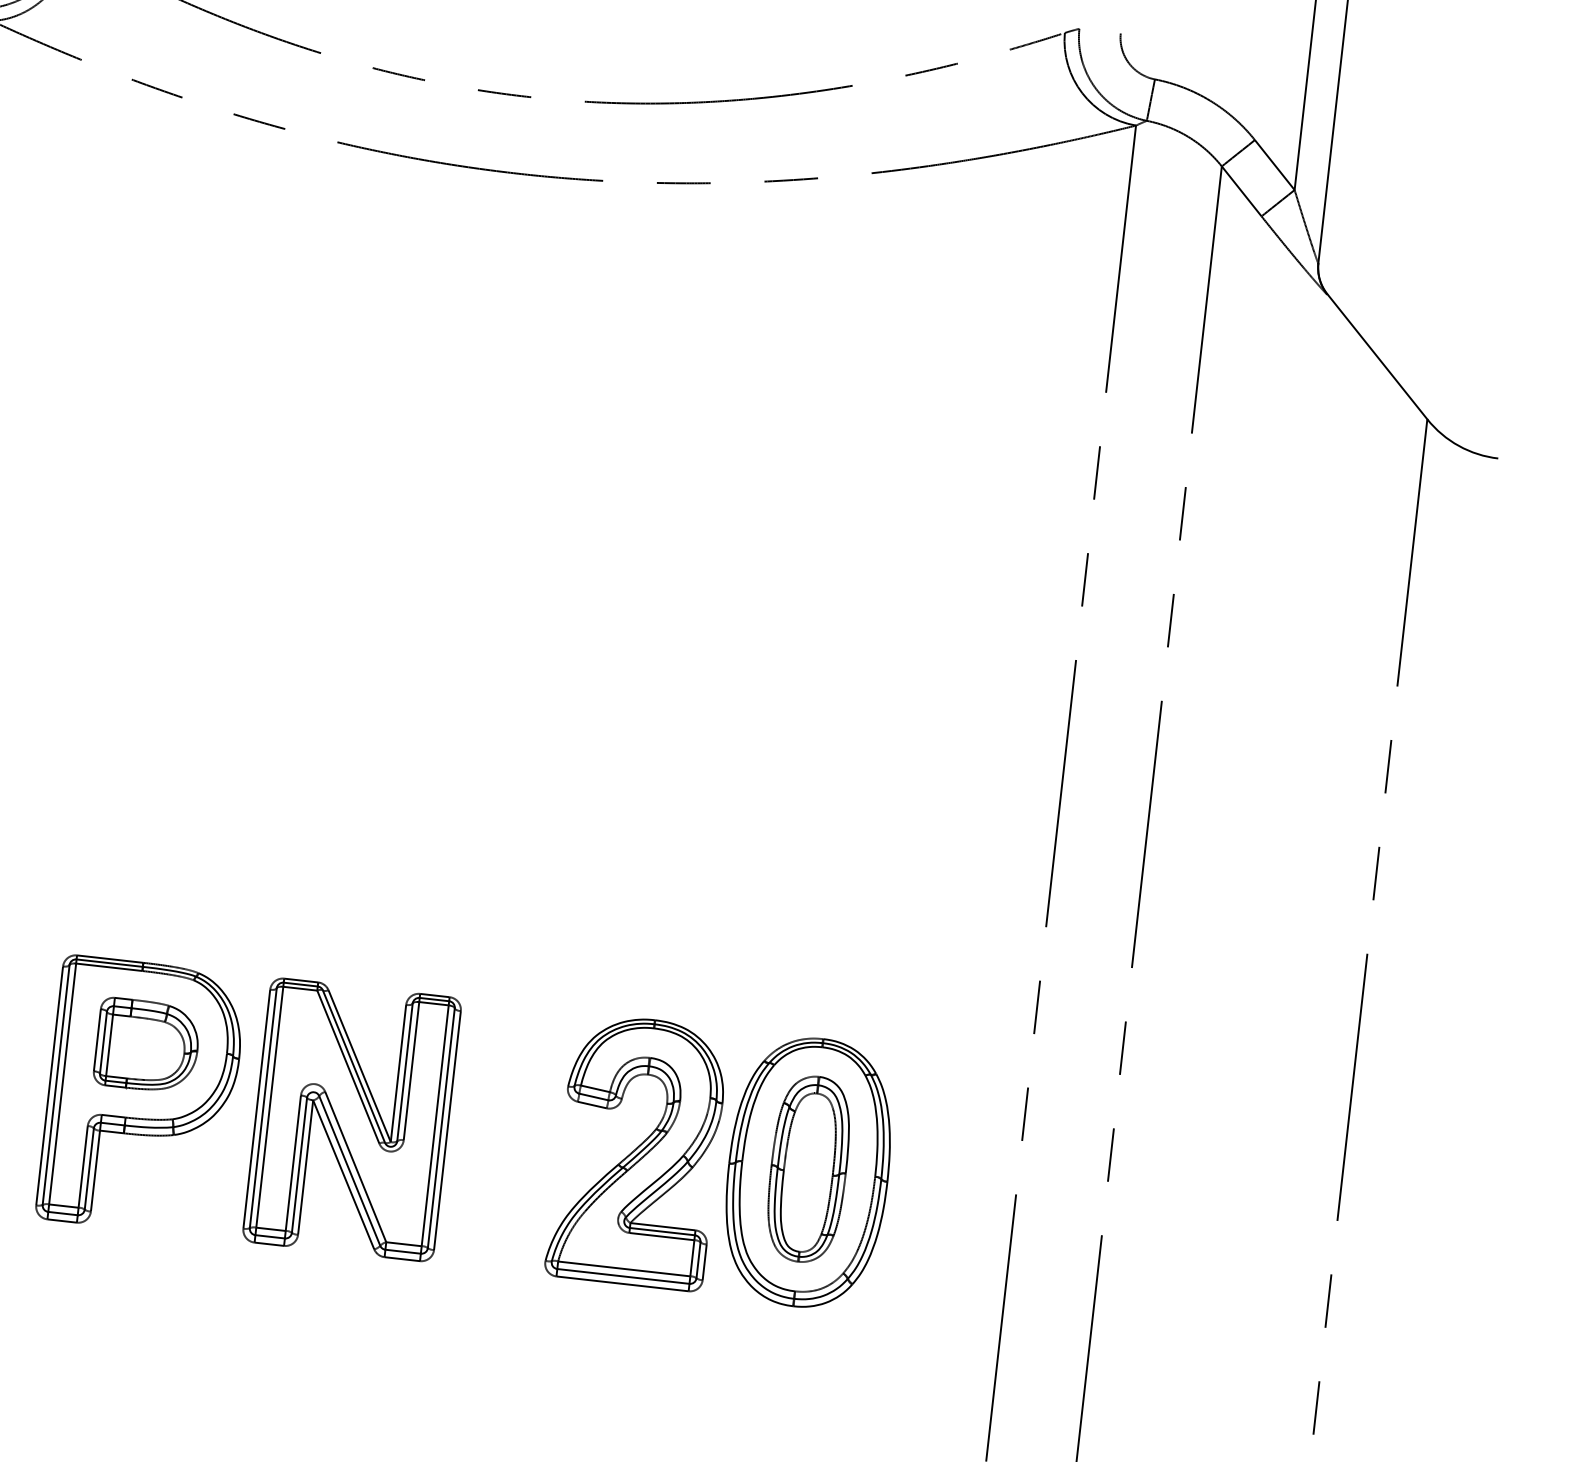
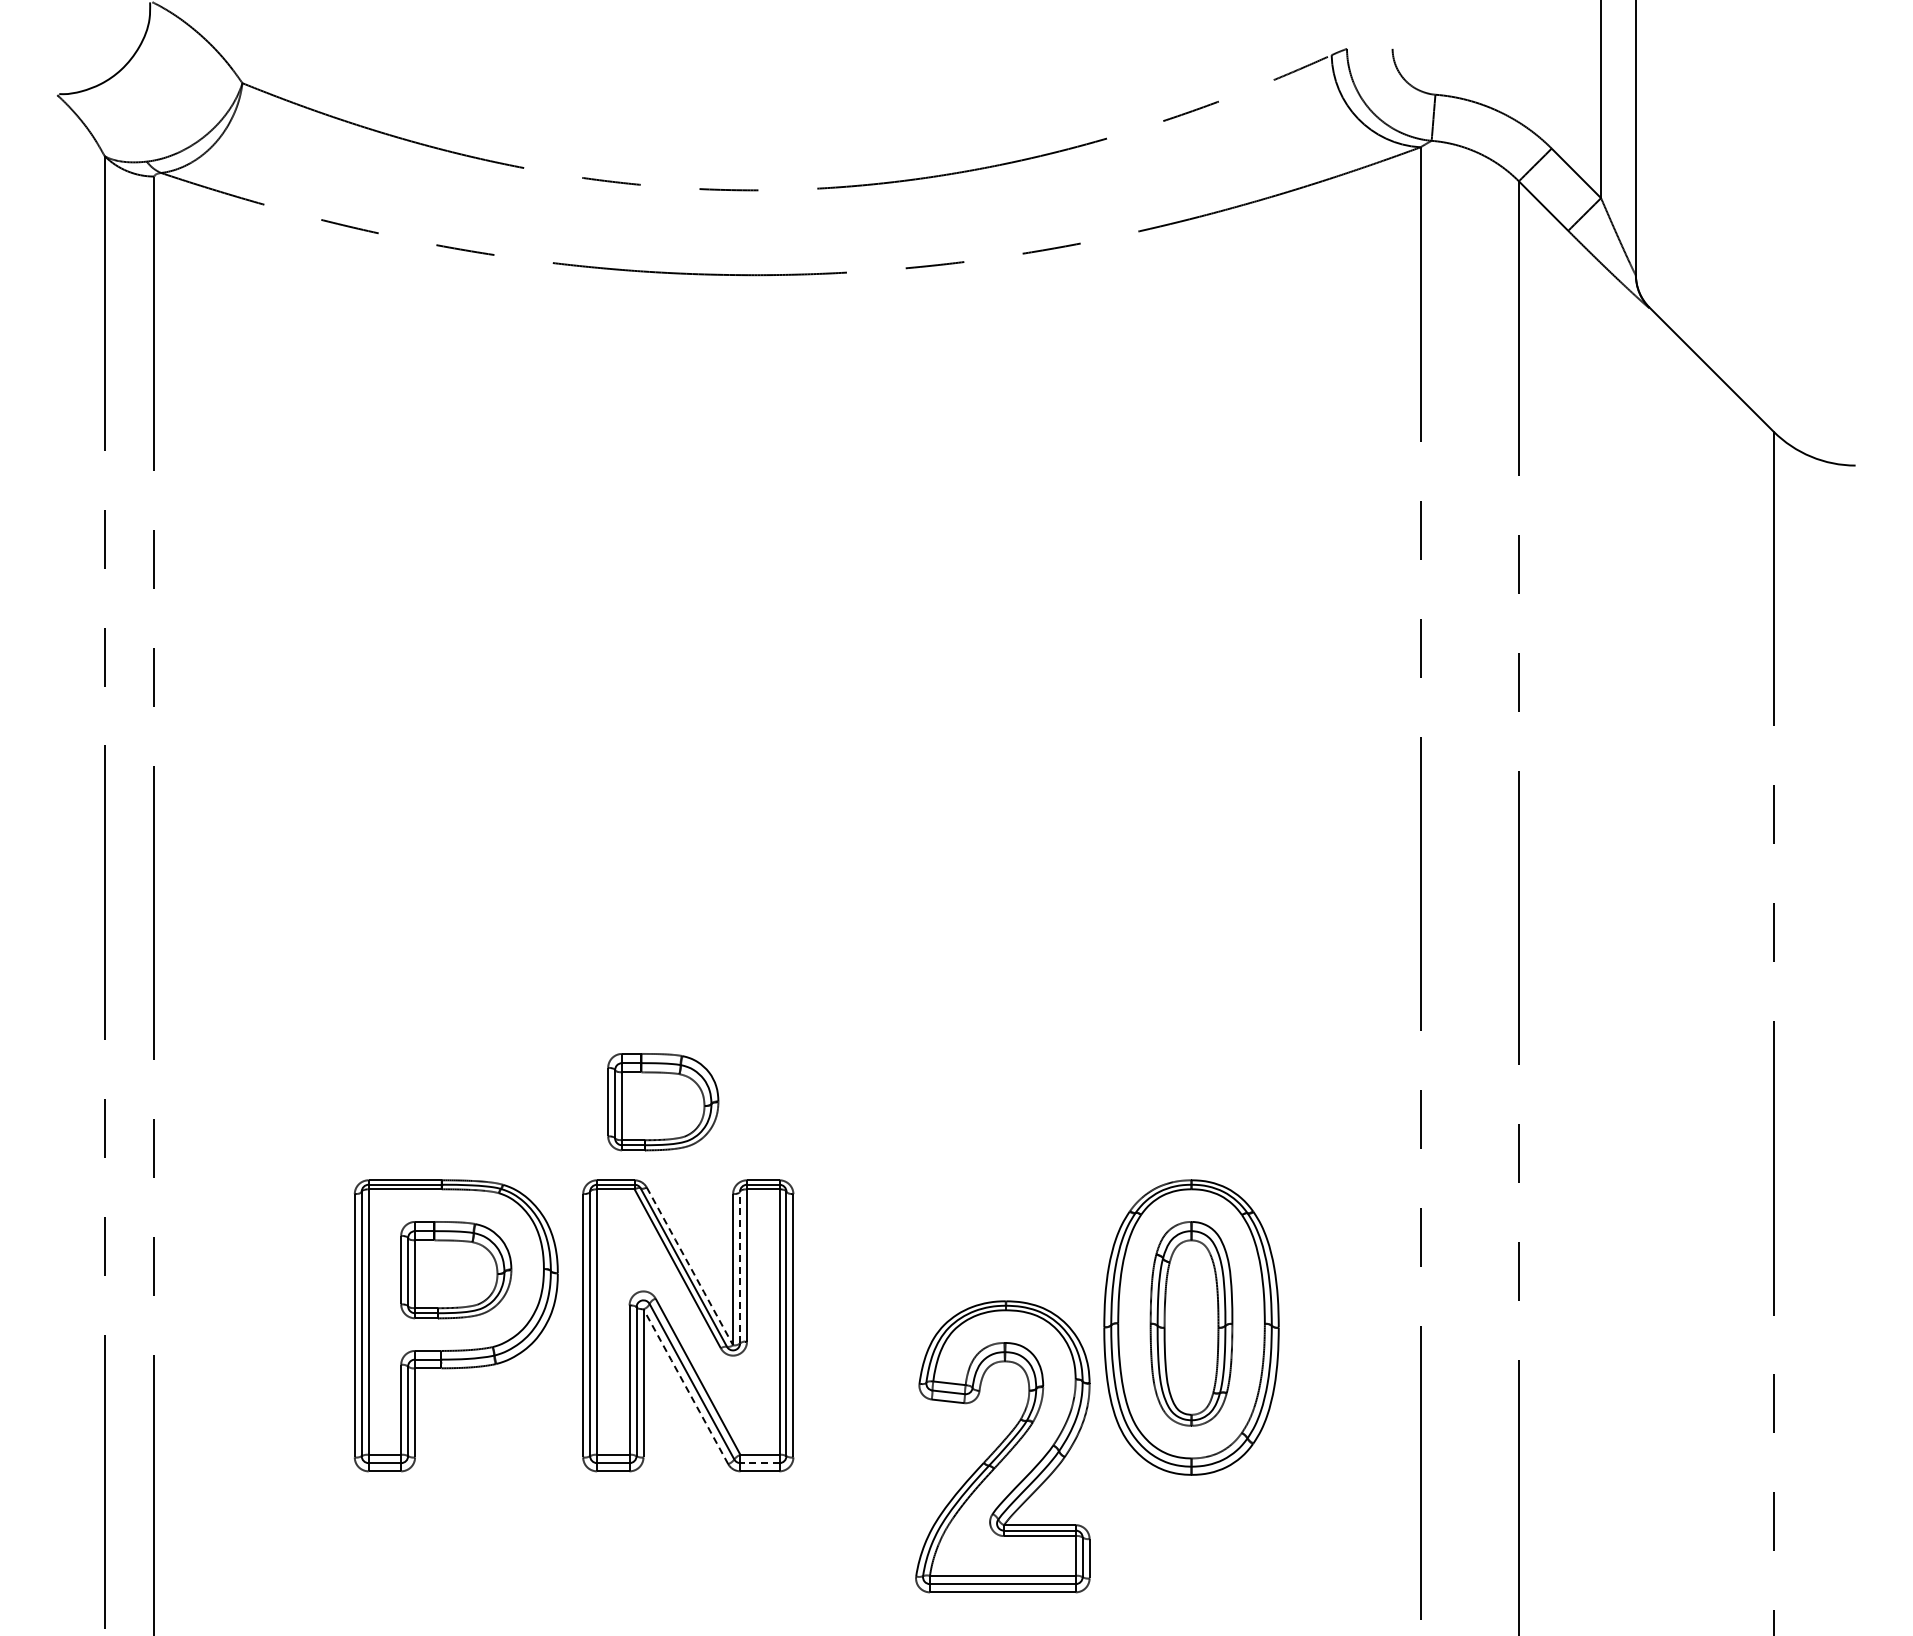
part: (352, 914) -> (663, 1102), added
line: (360, 1066) -> (690, 1266), solid -> dashed
line: (405, 1072) -> (740, 1267), solid -> dashed
part: (637, 1151) -> (1002, 1446), moved
line: (343, 1174) -> (685, 1386), solid -> dashed
line: (402, 1252) -> (759, 1463), solid -> dashed

